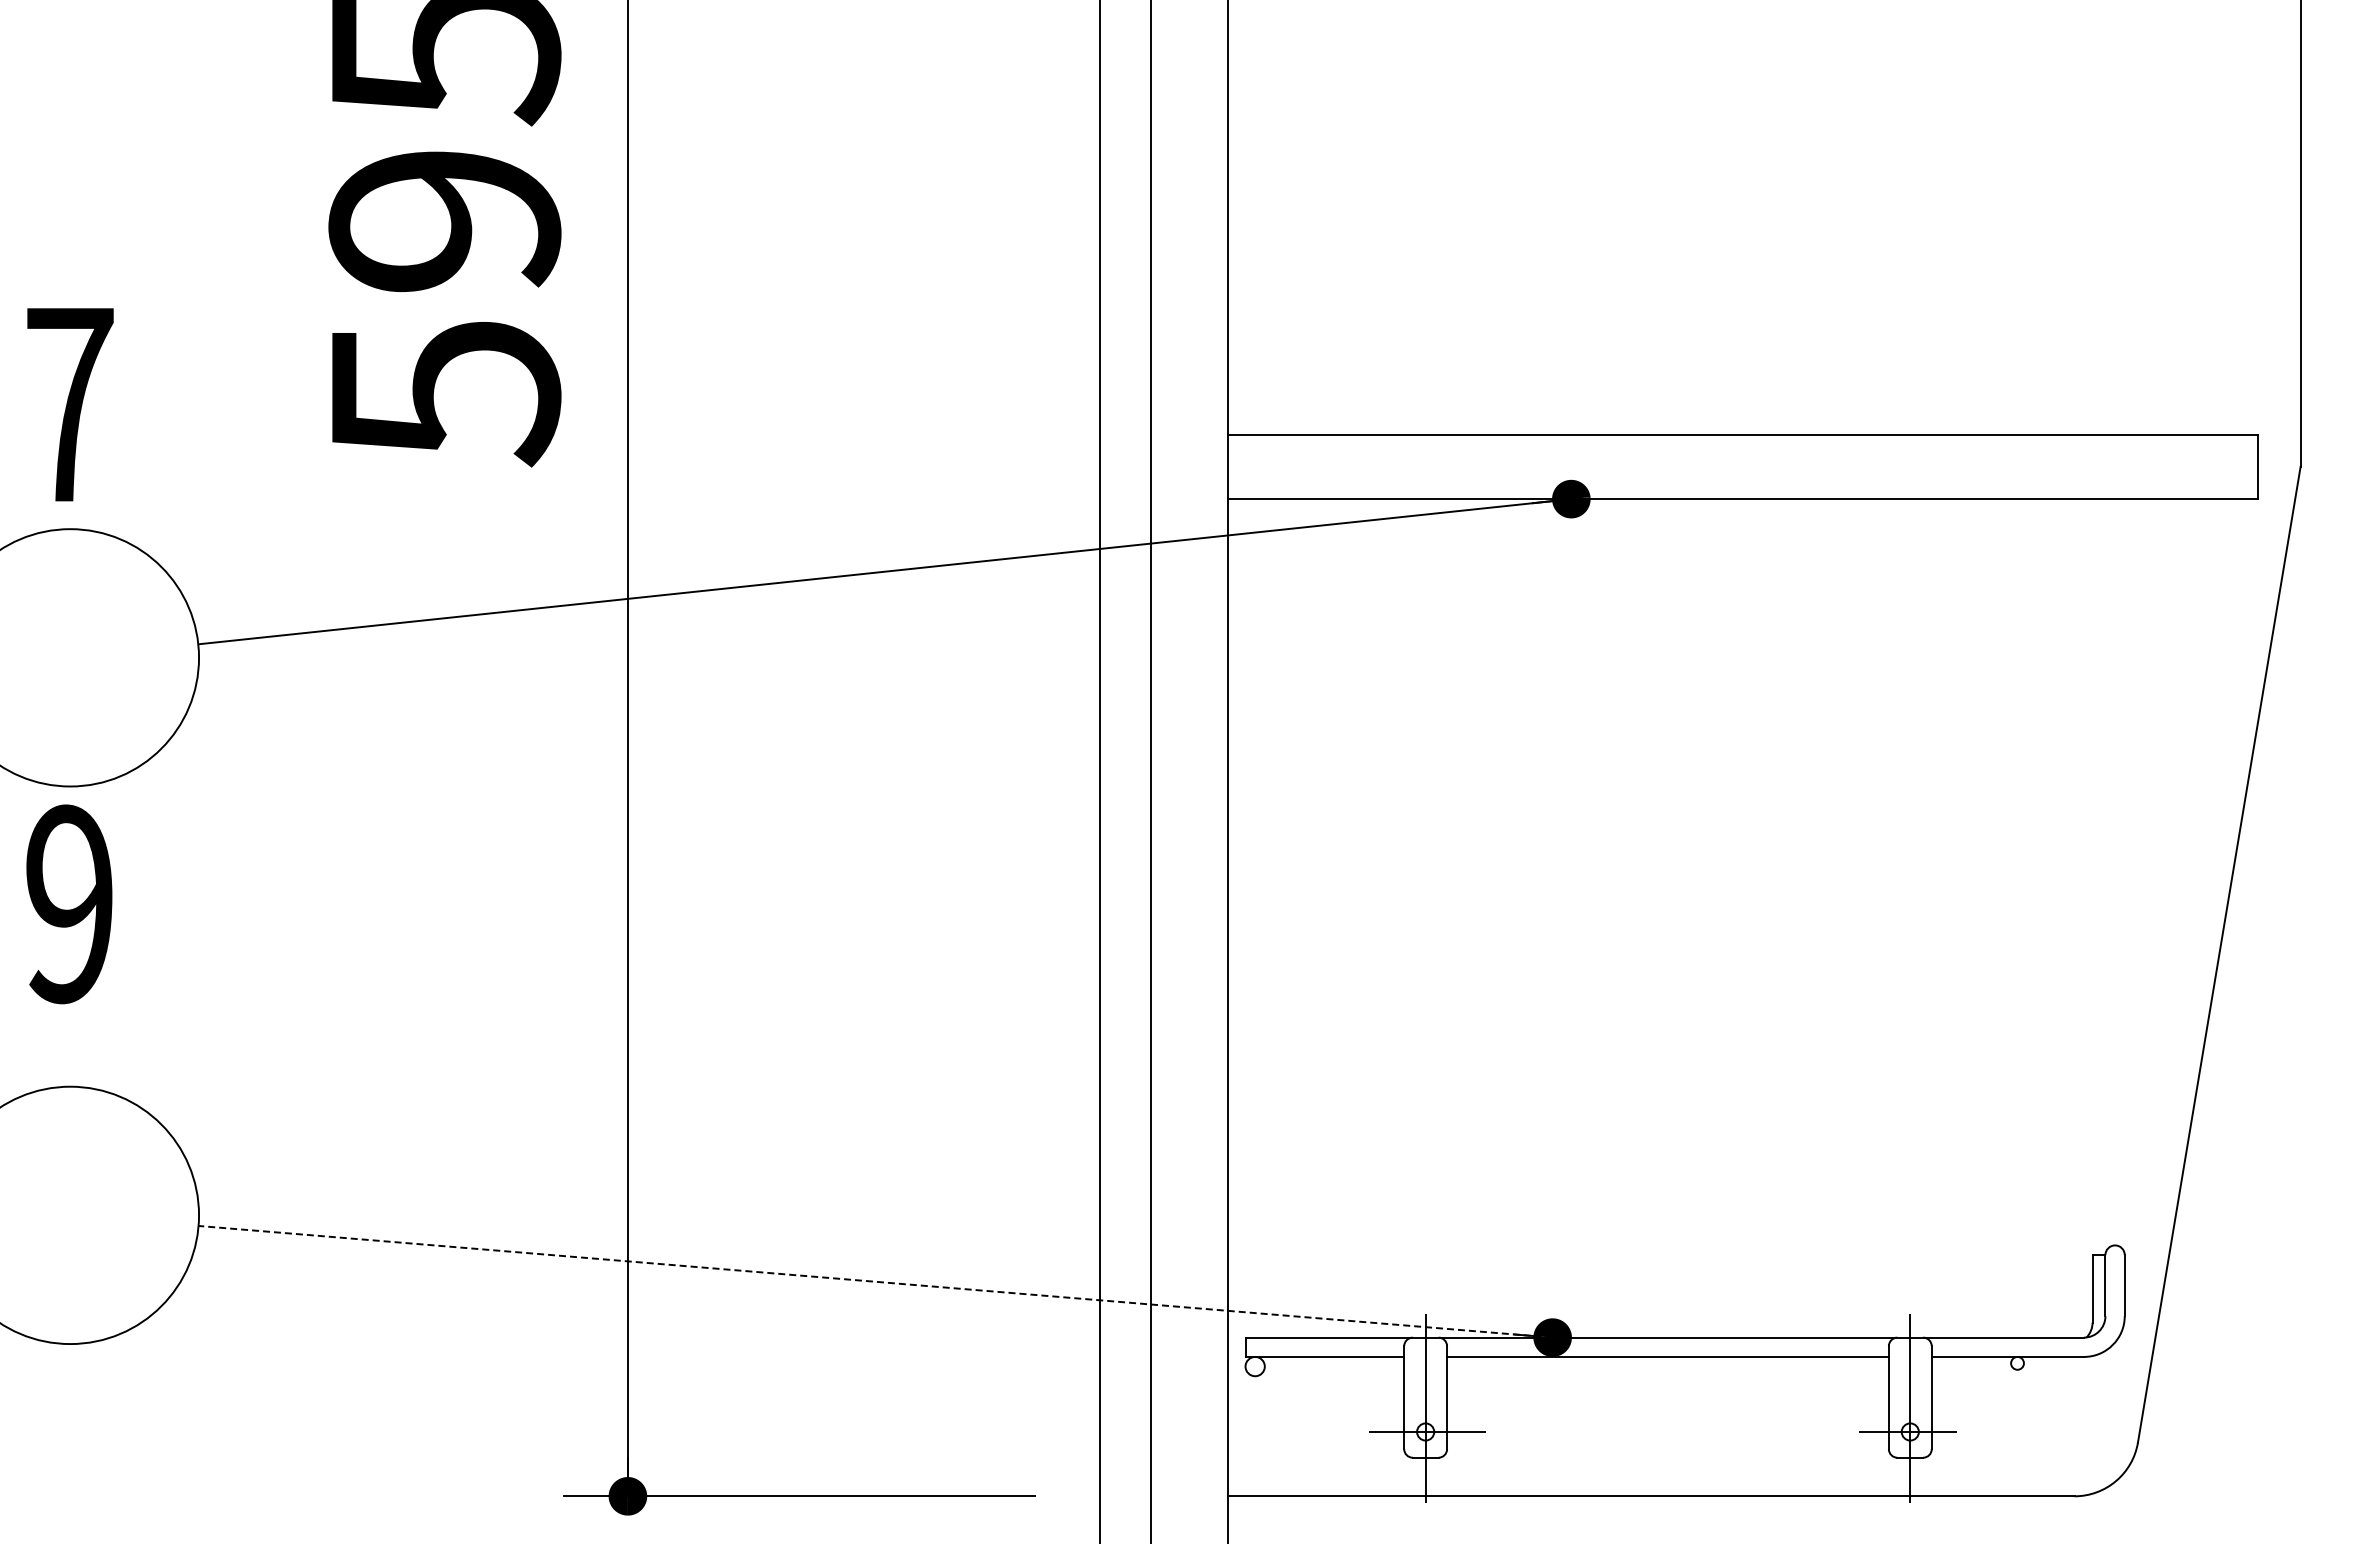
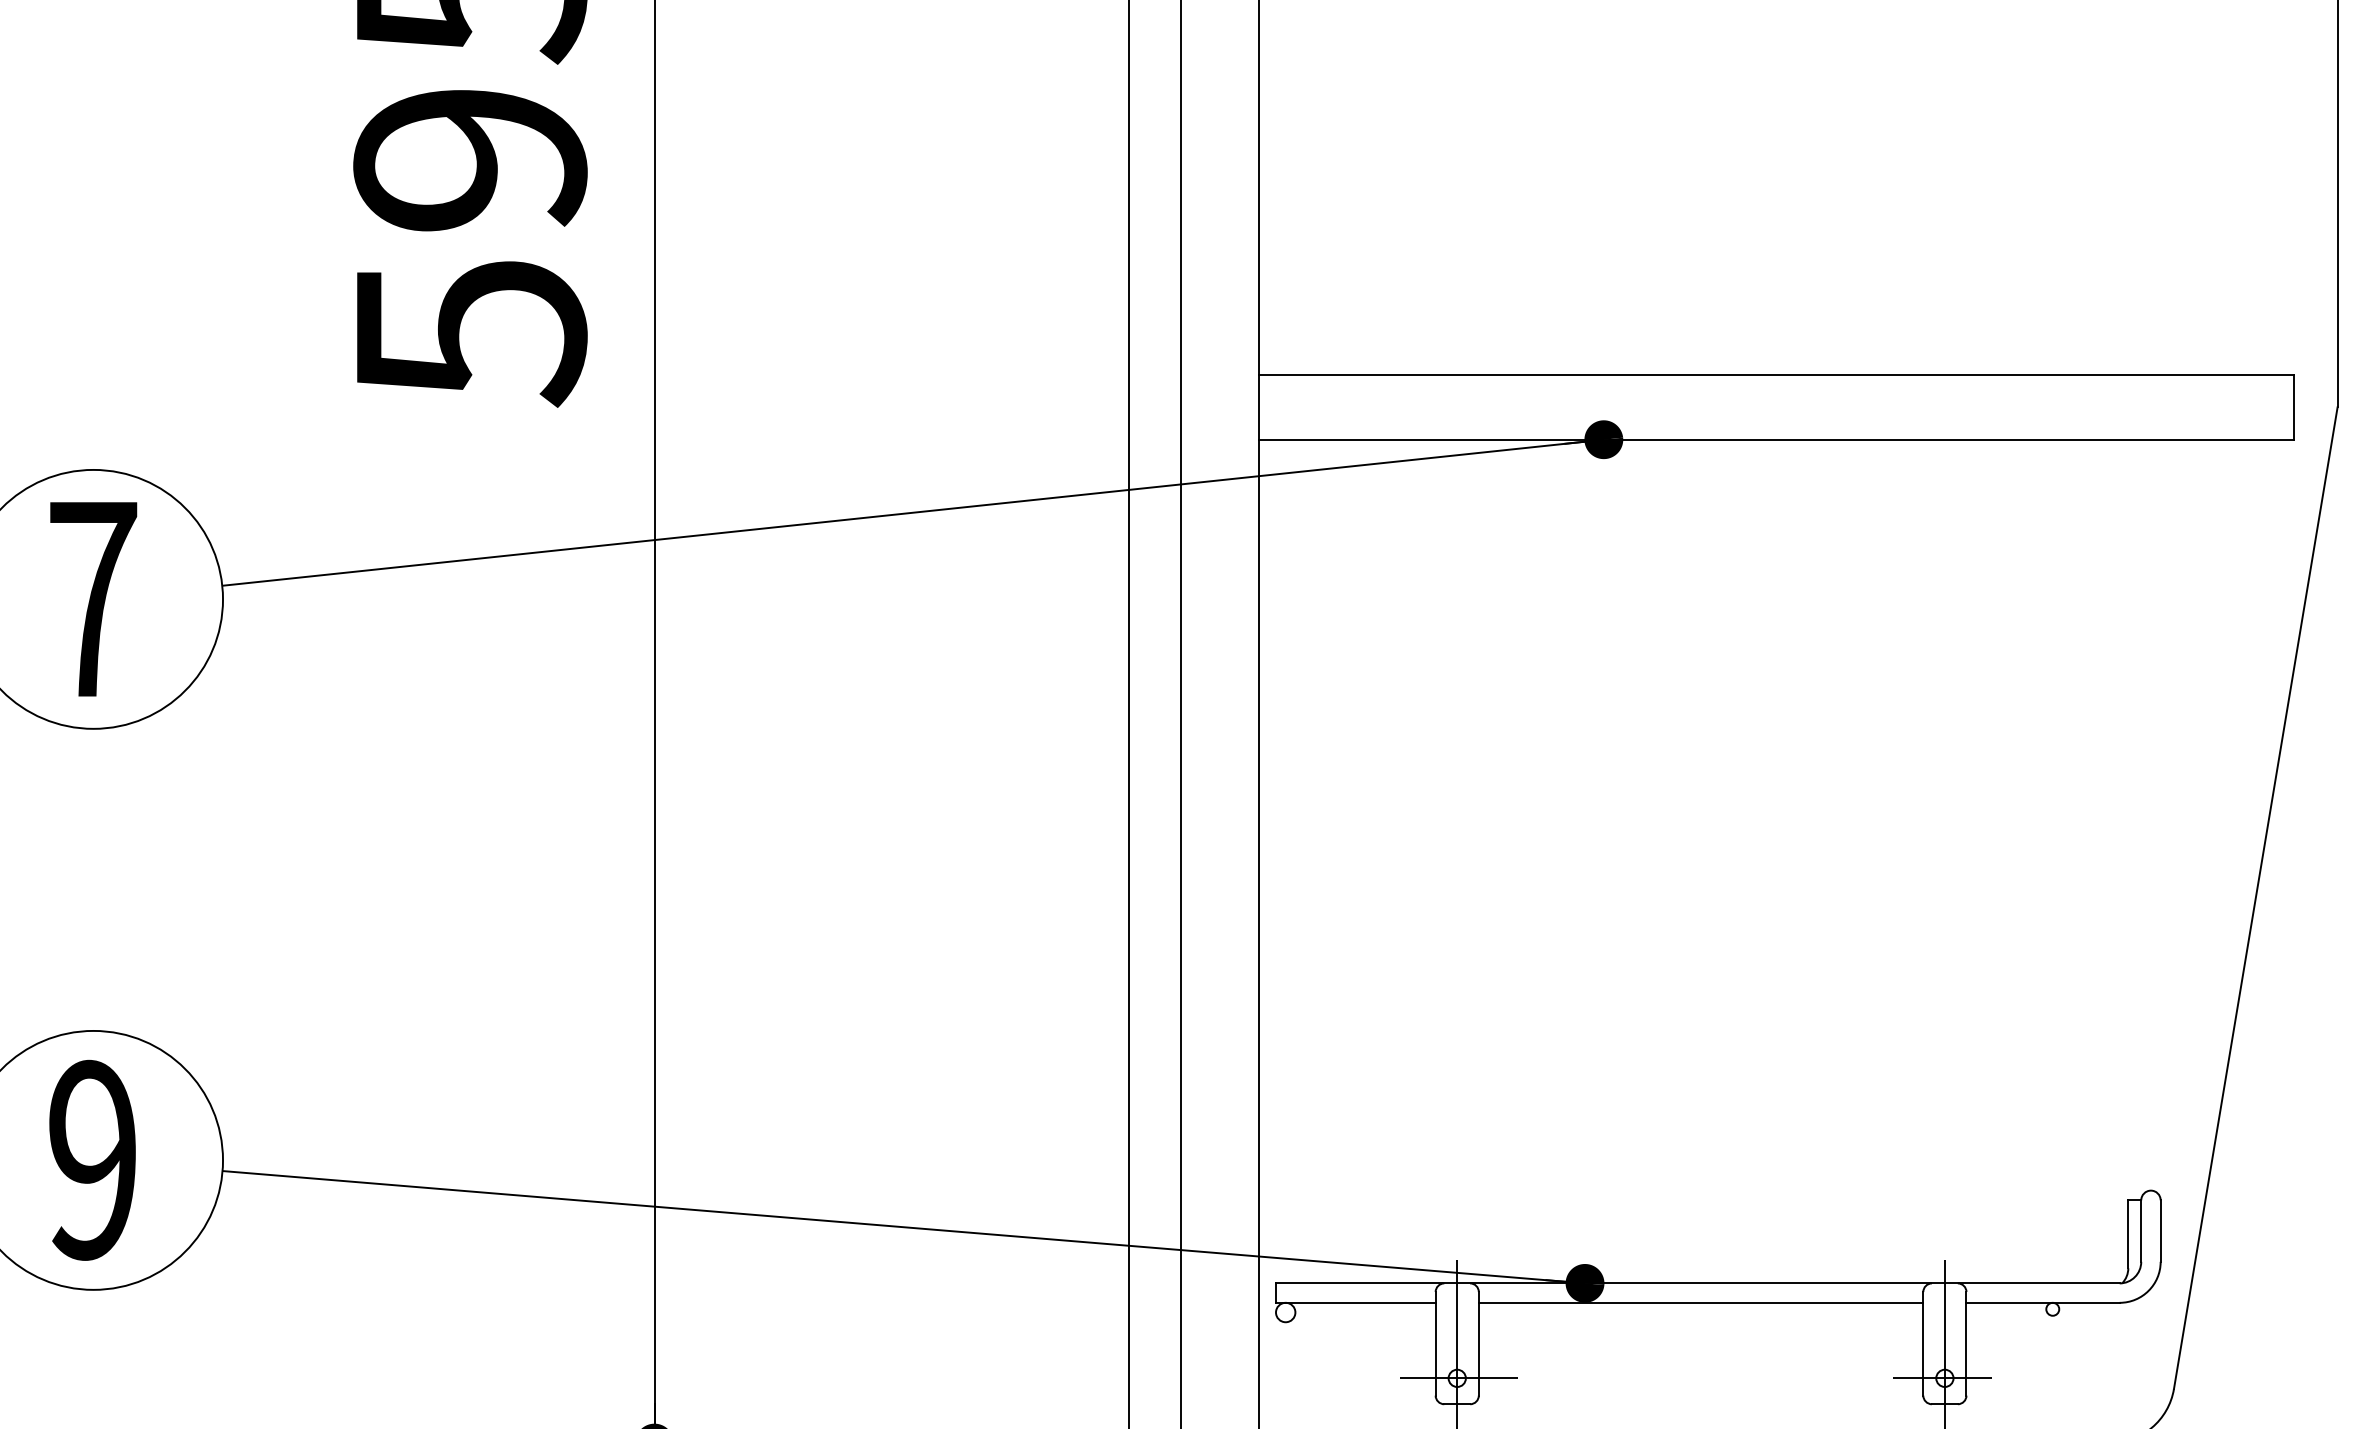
text: (70, 404) -> (93, 599), moved
text: (69, 904) -> (92, 1160), moved
line: (875, 1281) -> (903, 1226), dashed -> solid

